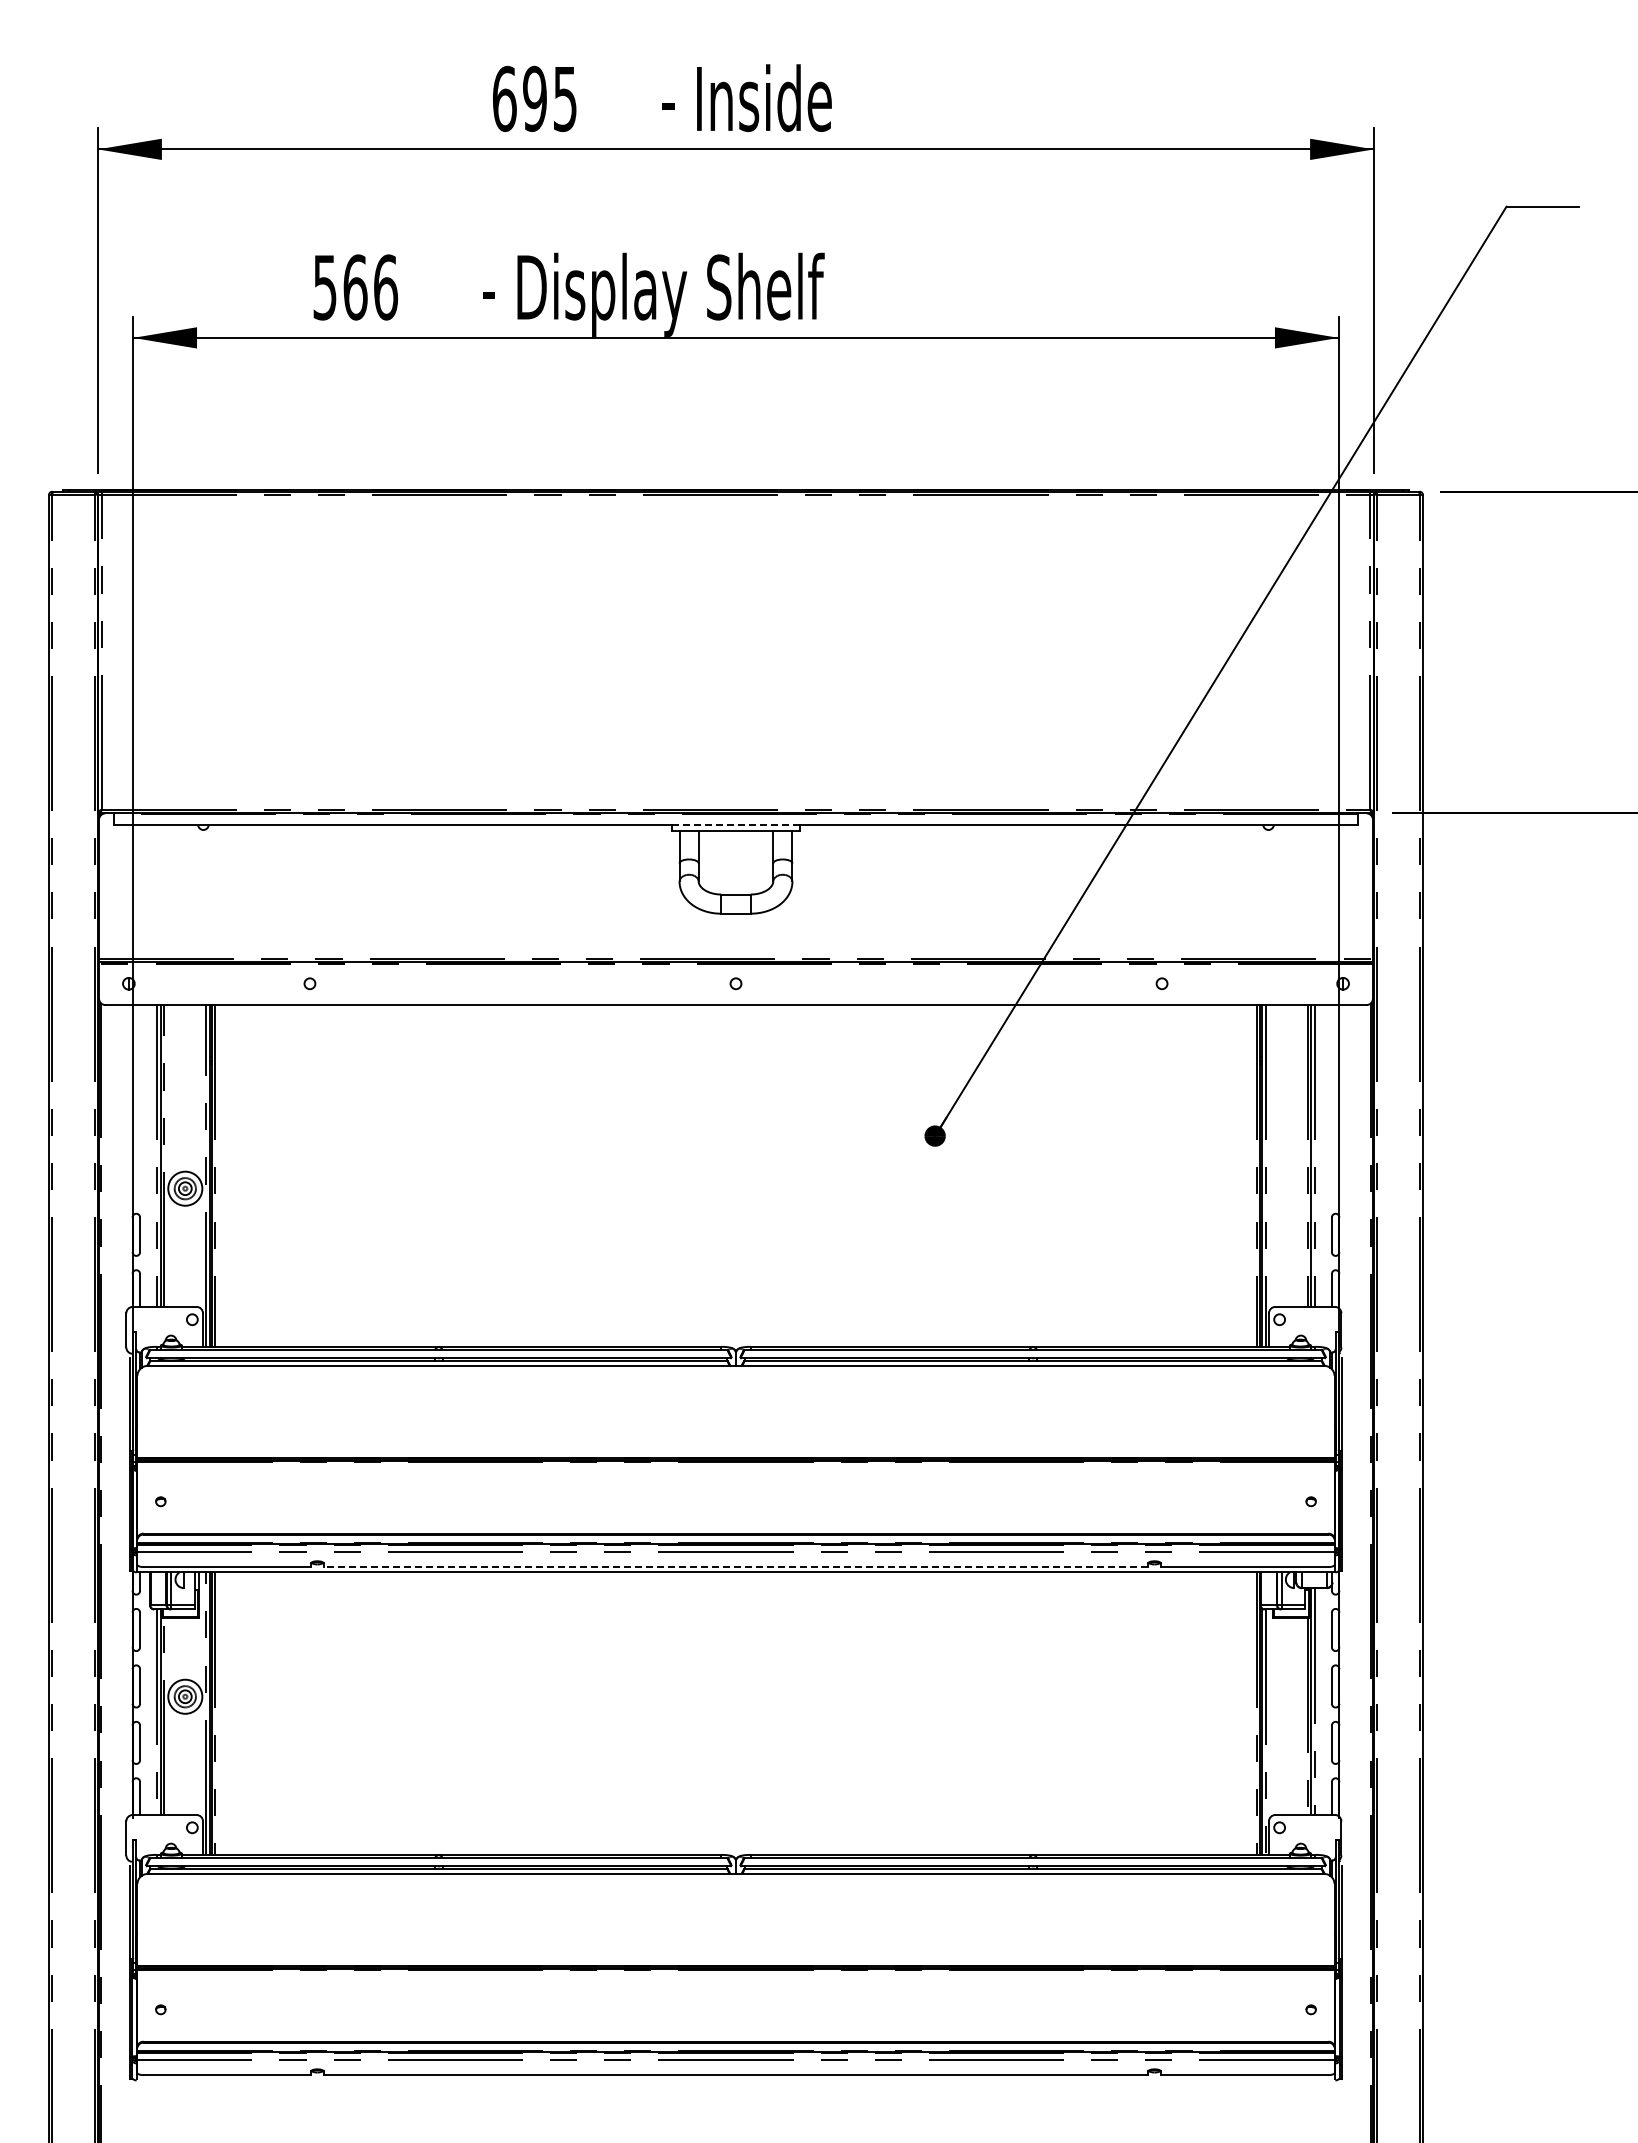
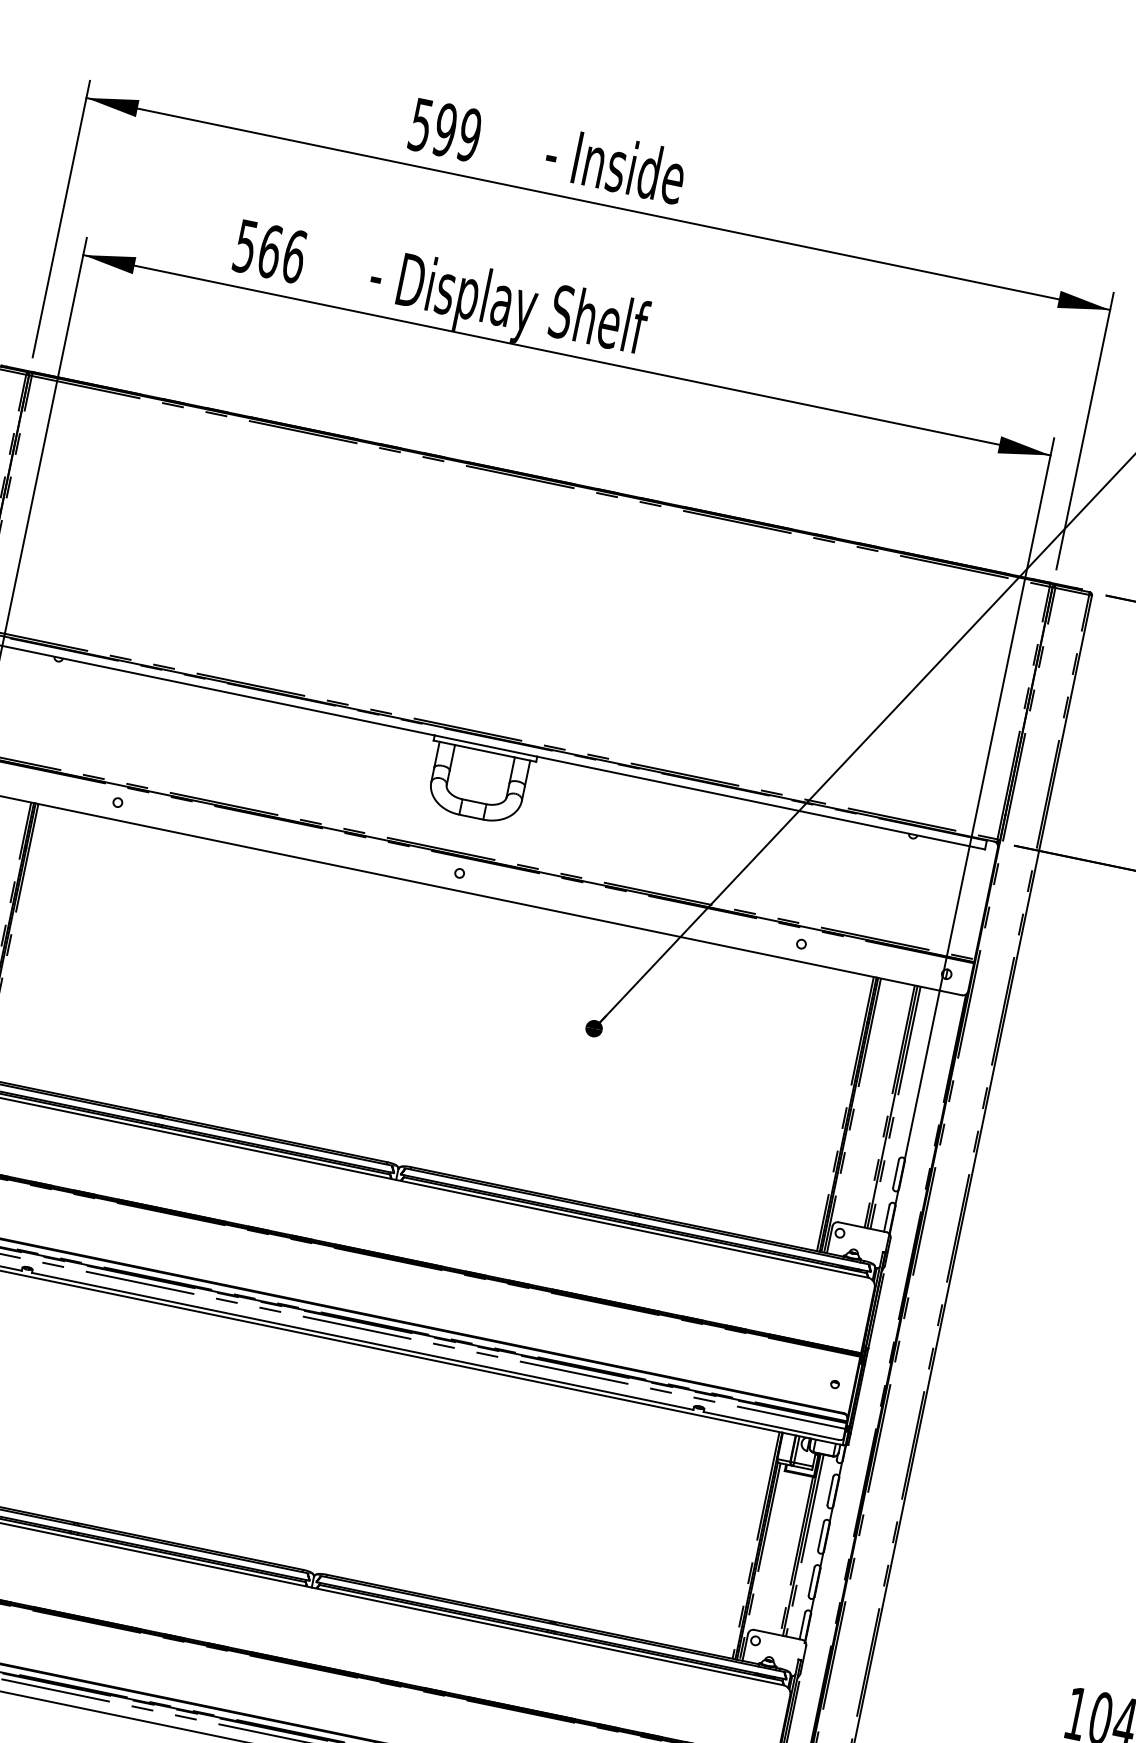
text: (535, 98) -> (445, 129), 695 -> 599
line: (736, 825) -> (486, 746), dashed -> solid
line: (735, 1567) -> (362, 1341), dashed -> solid

